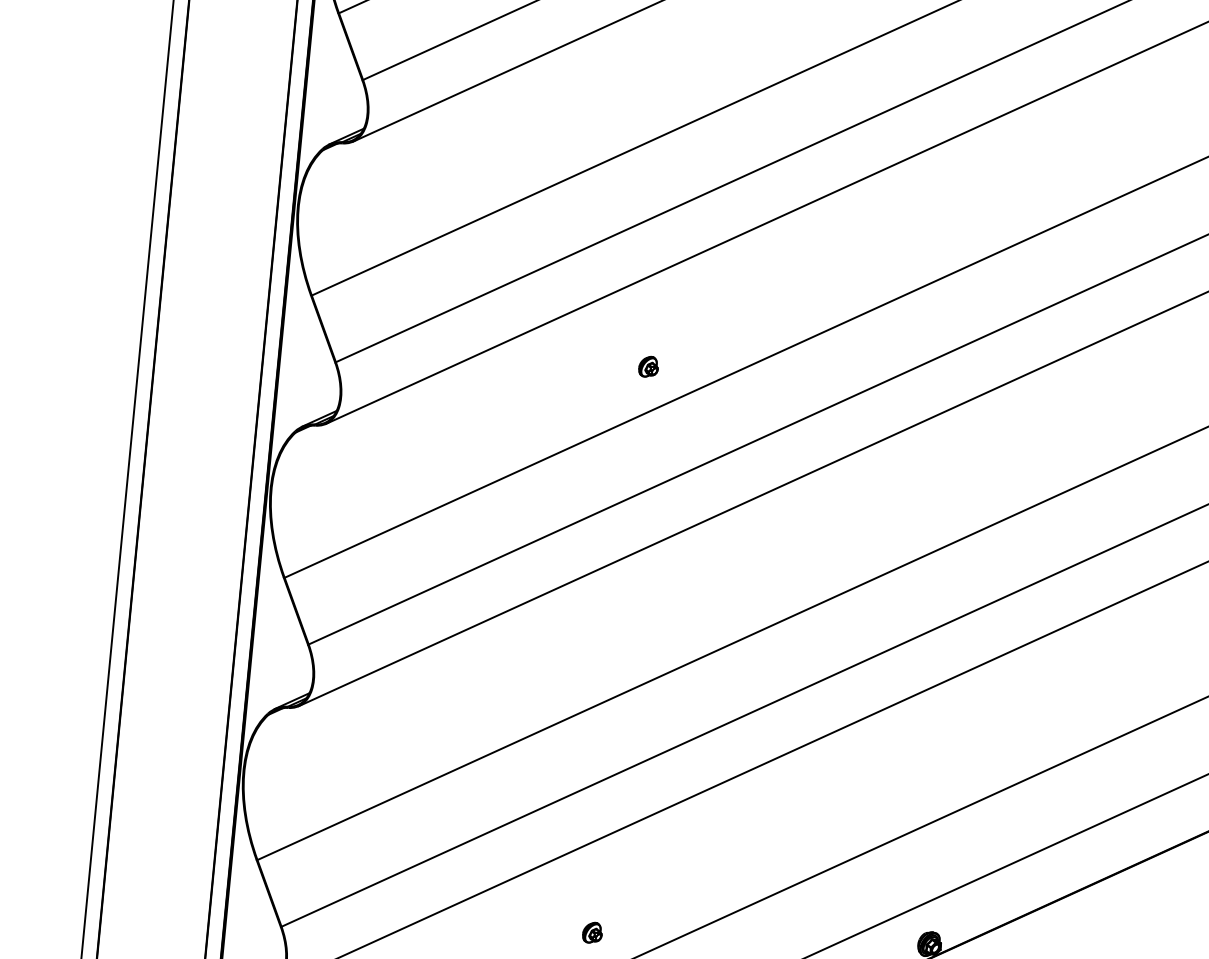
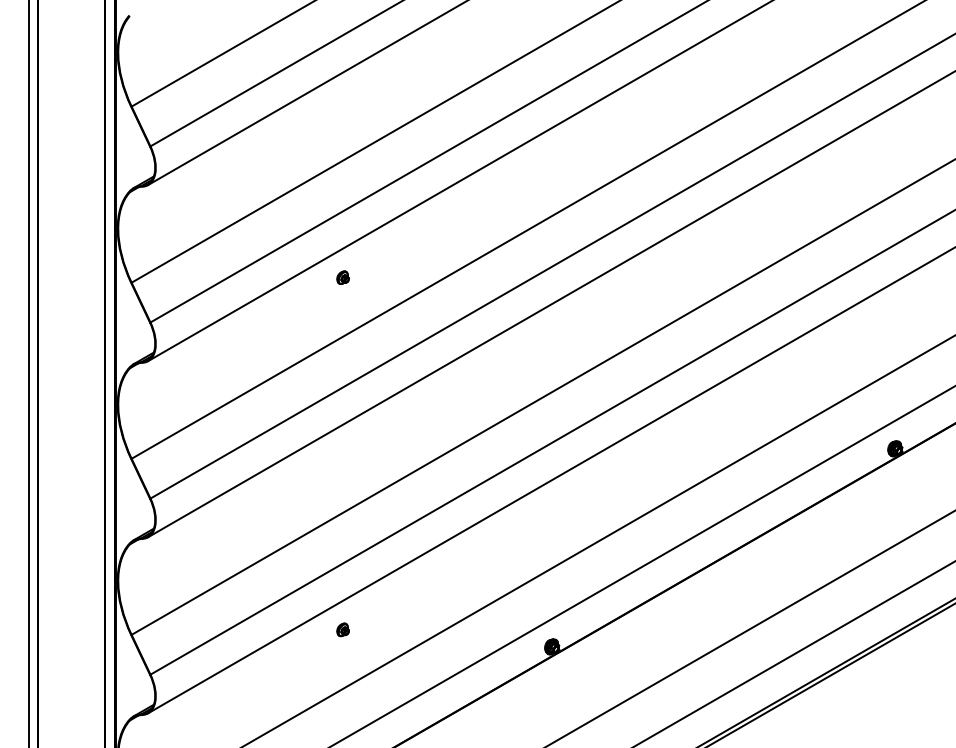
part: (647, 366) -> (342, 277), moved
part: (591, 932) -> (342, 629), moved

